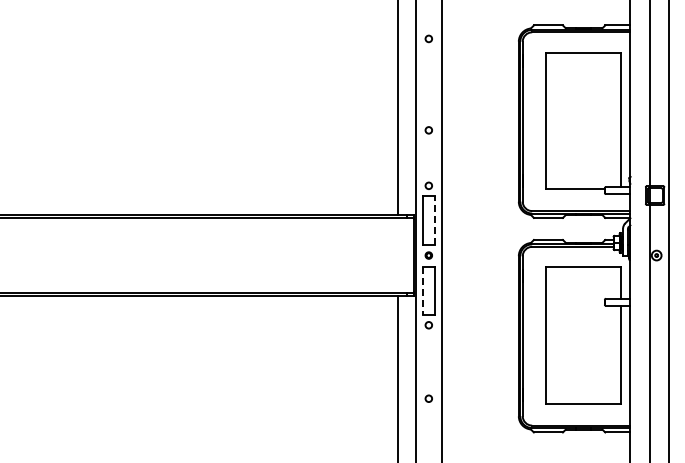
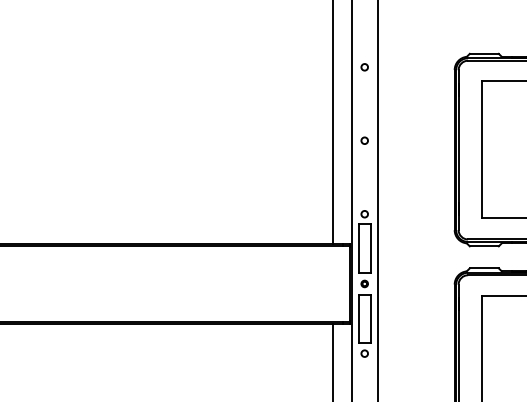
circle: (428, 130) -> (364, 140), moved
line: (434, 219) -> (370, 247), dashed -> solid
line: (422, 291) -> (358, 319), dashed -> solid

